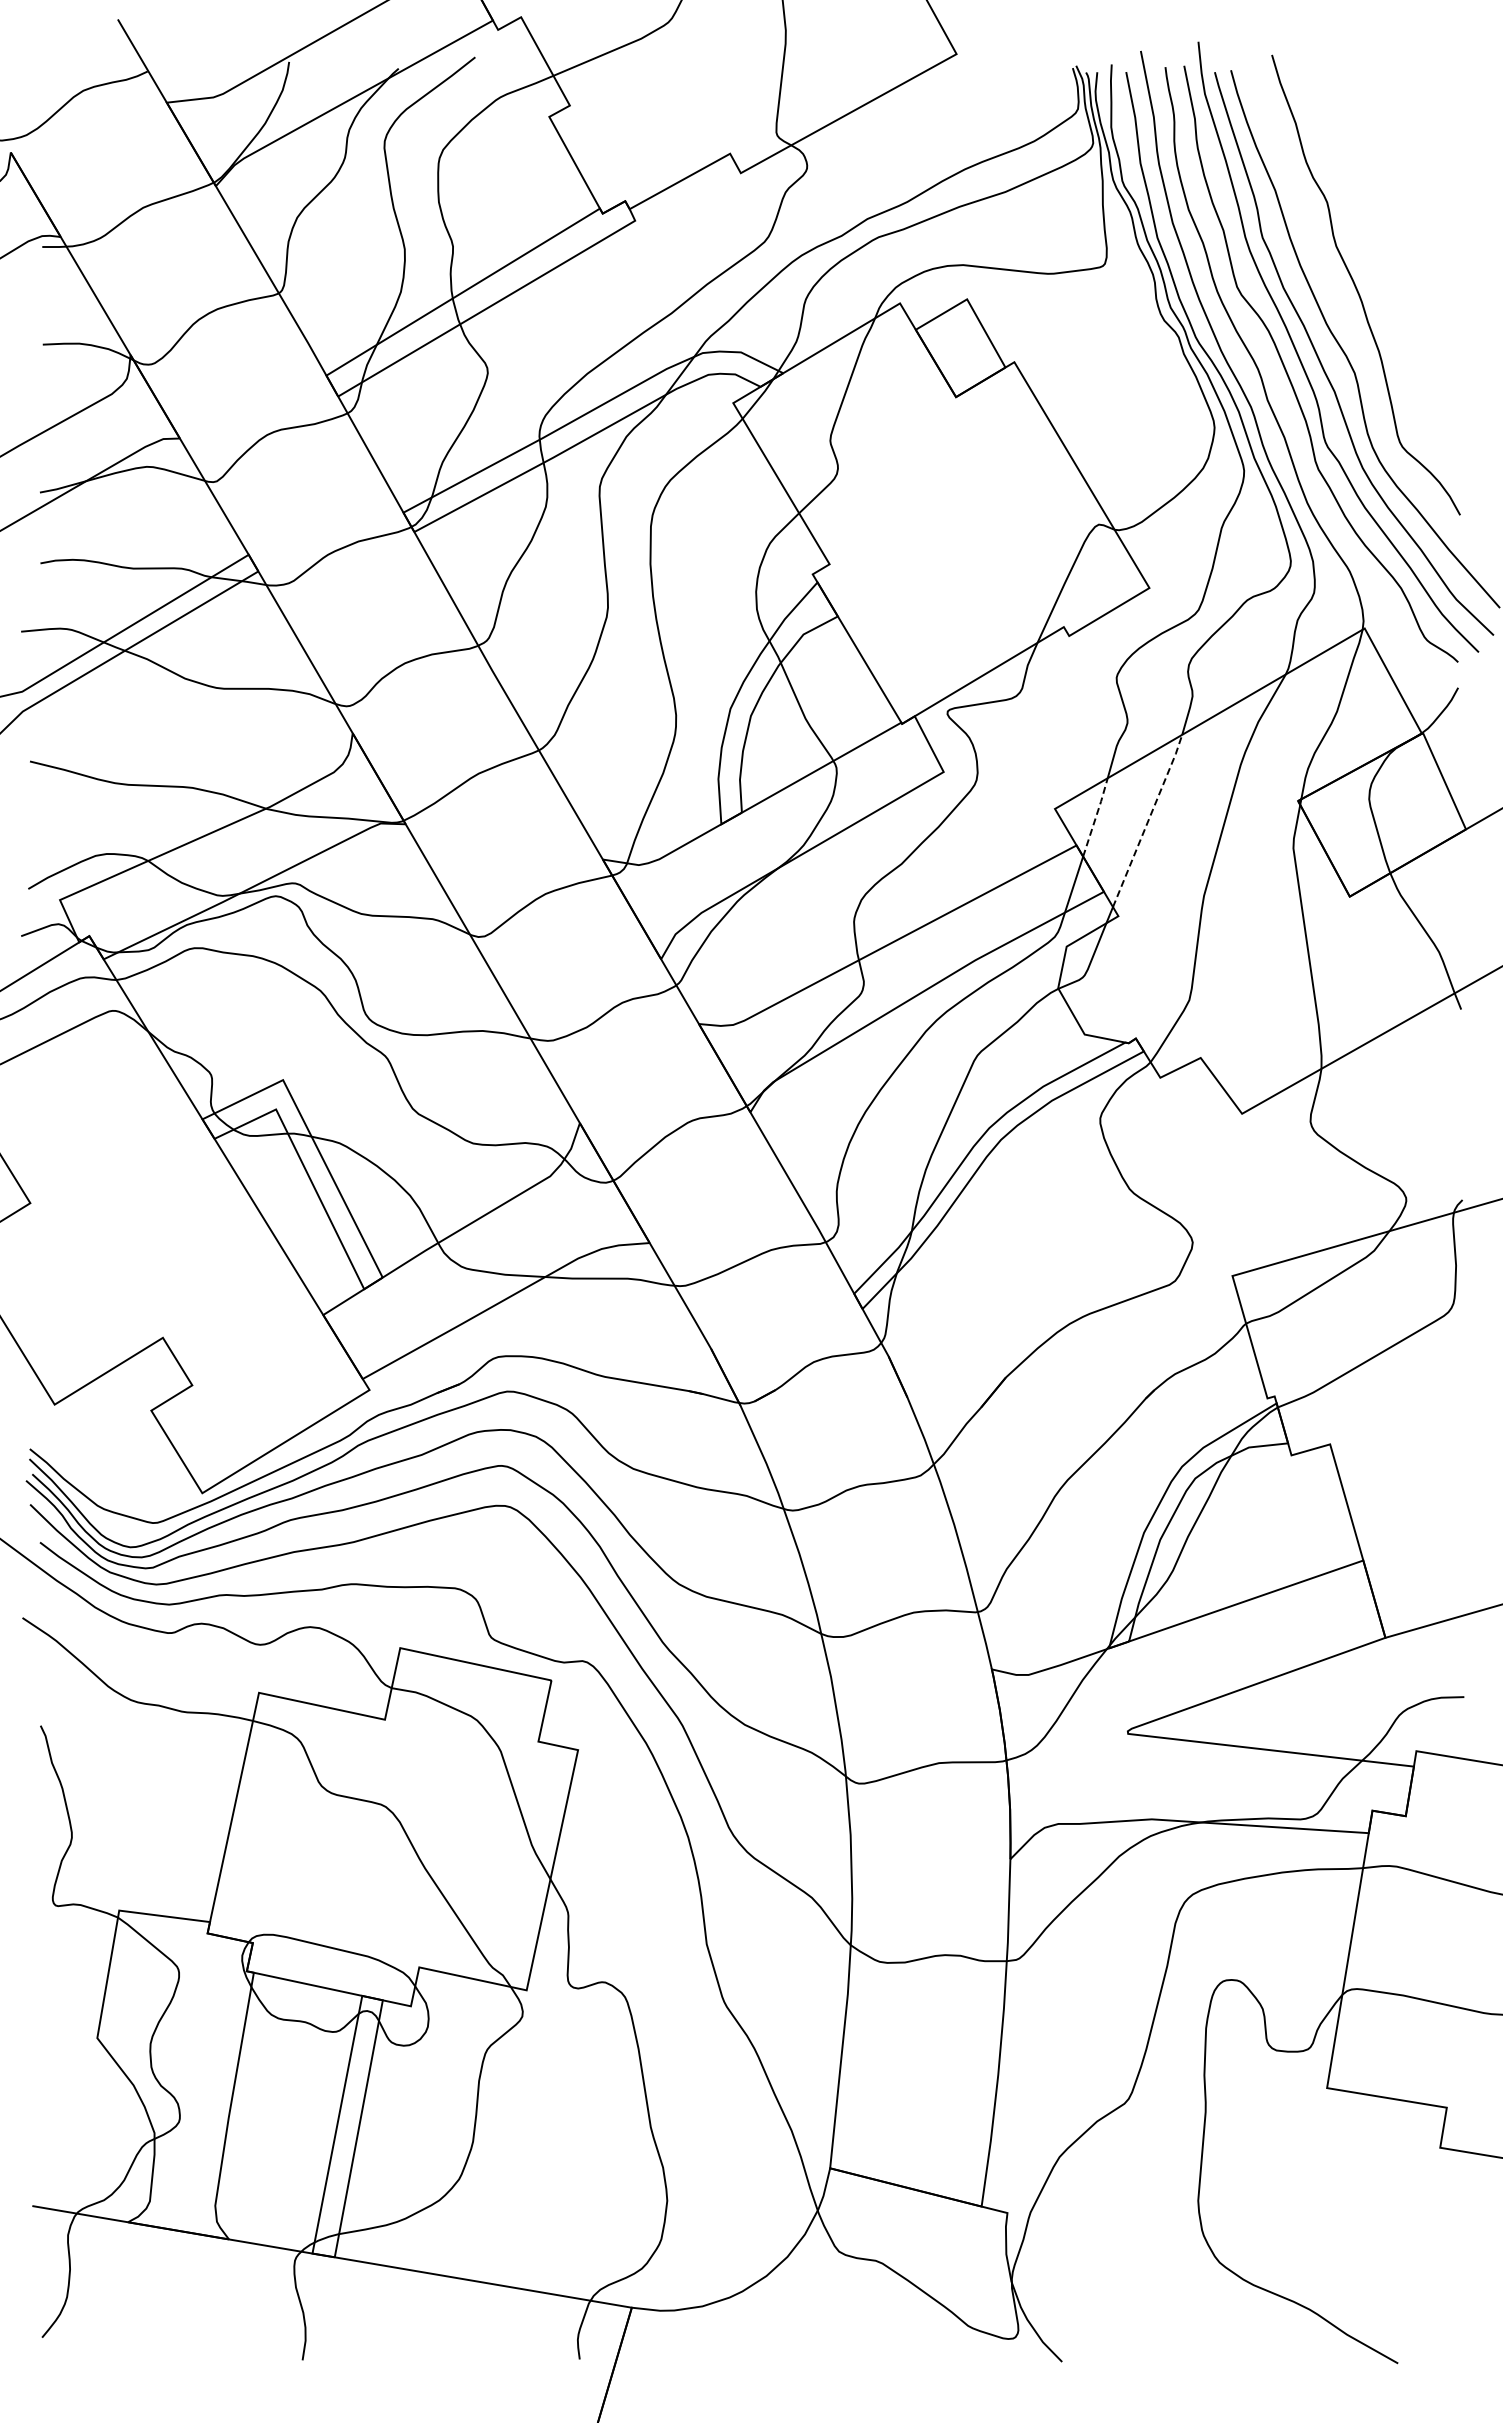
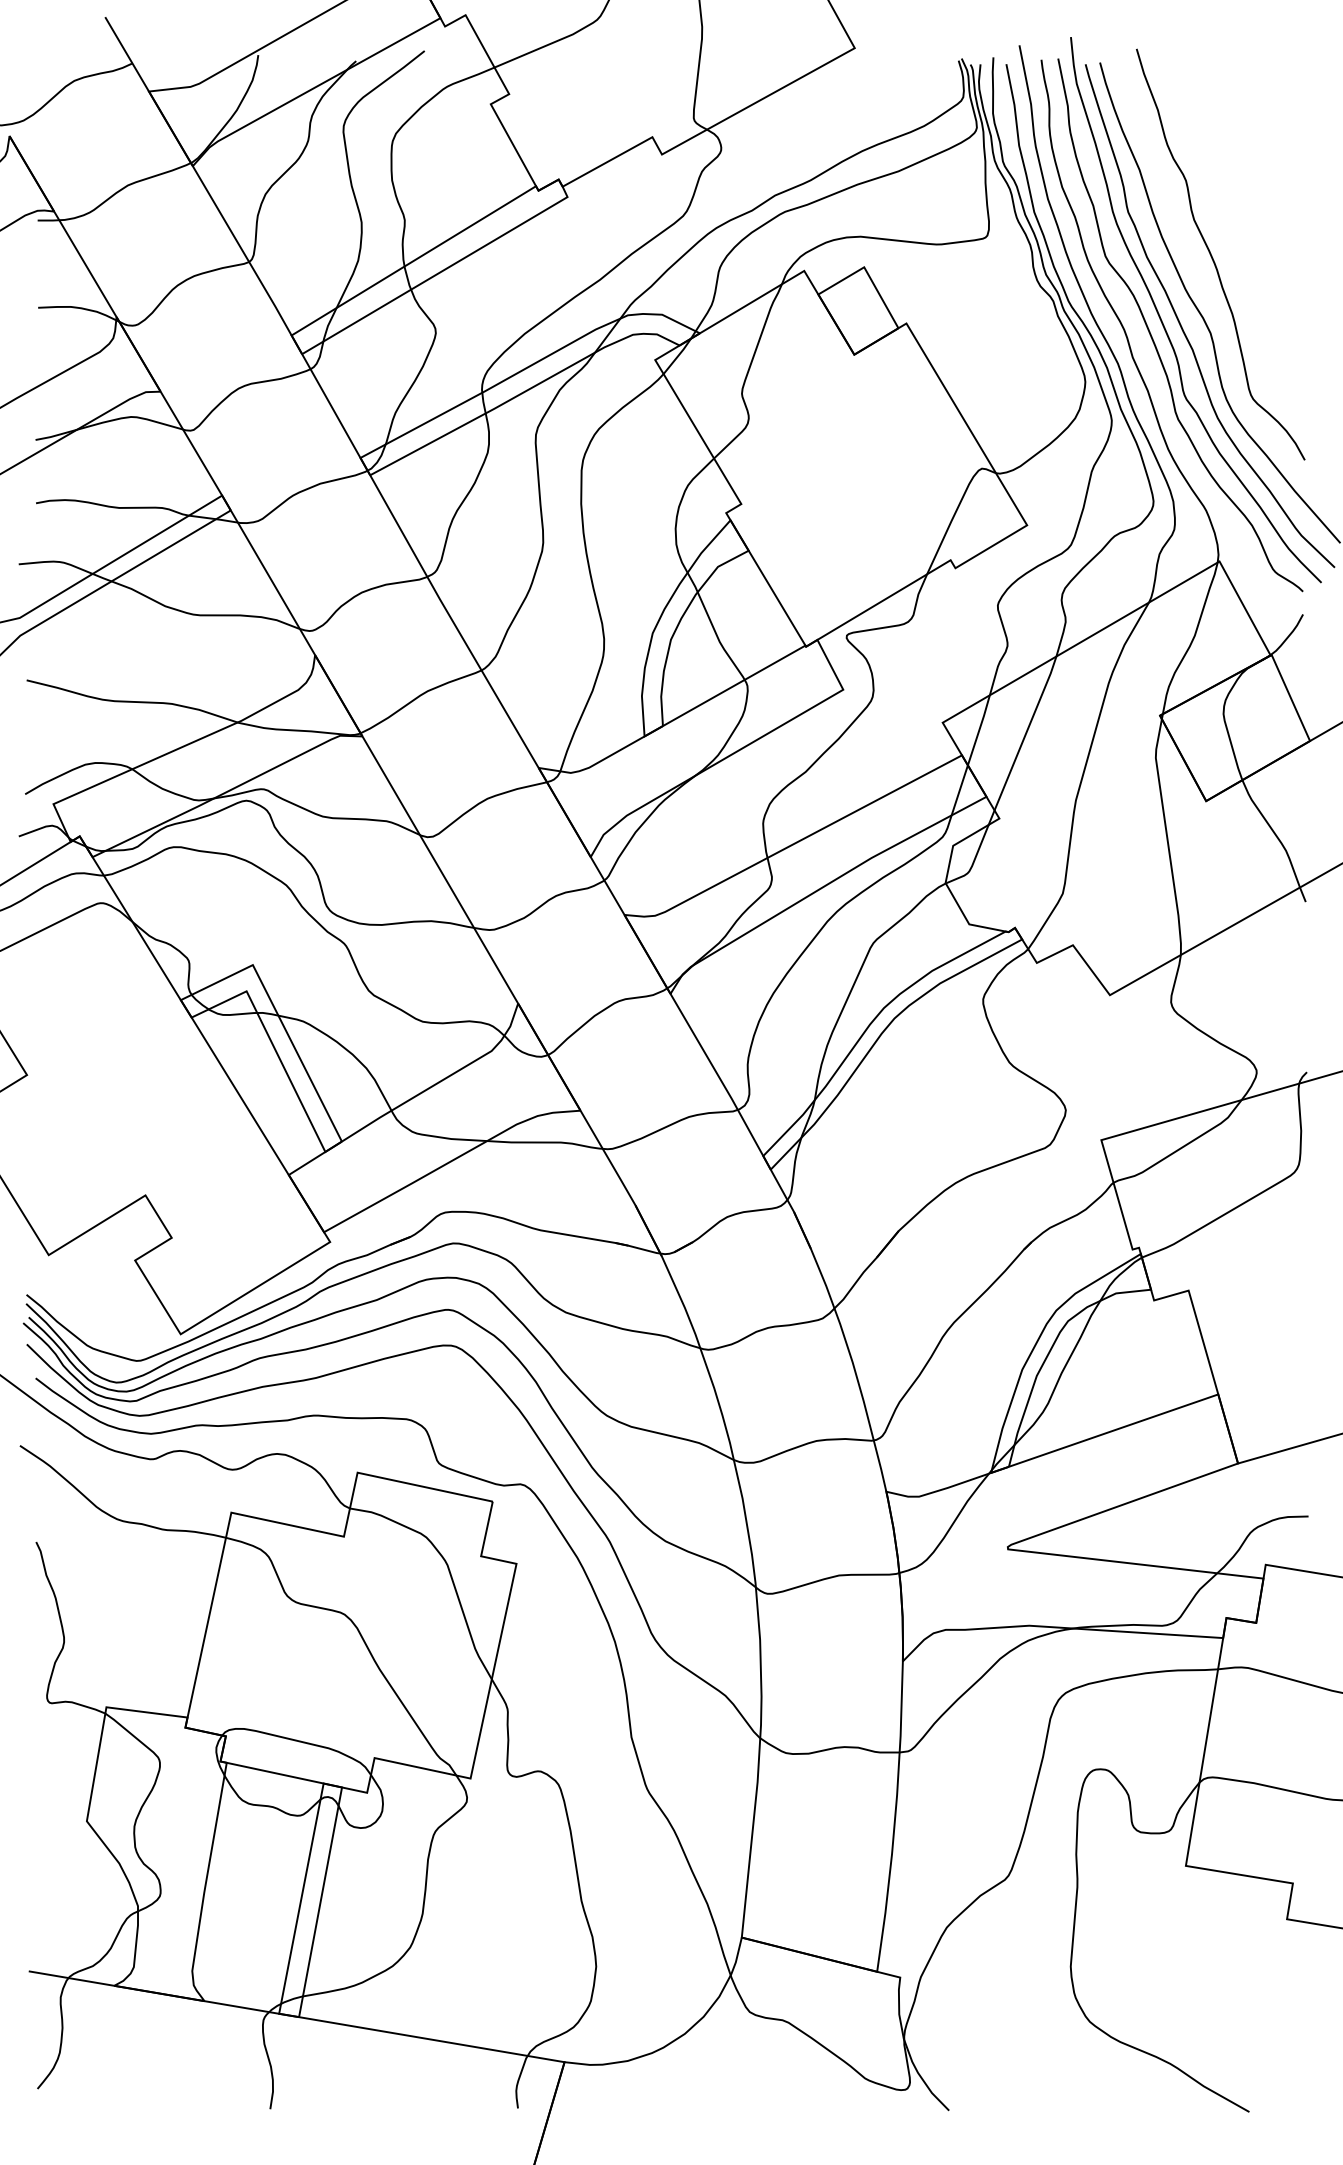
line: (1096, 816) -> (979, 729), dashed -> solid
line: (1148, 820) -> (1026, 733), dashed -> solid

